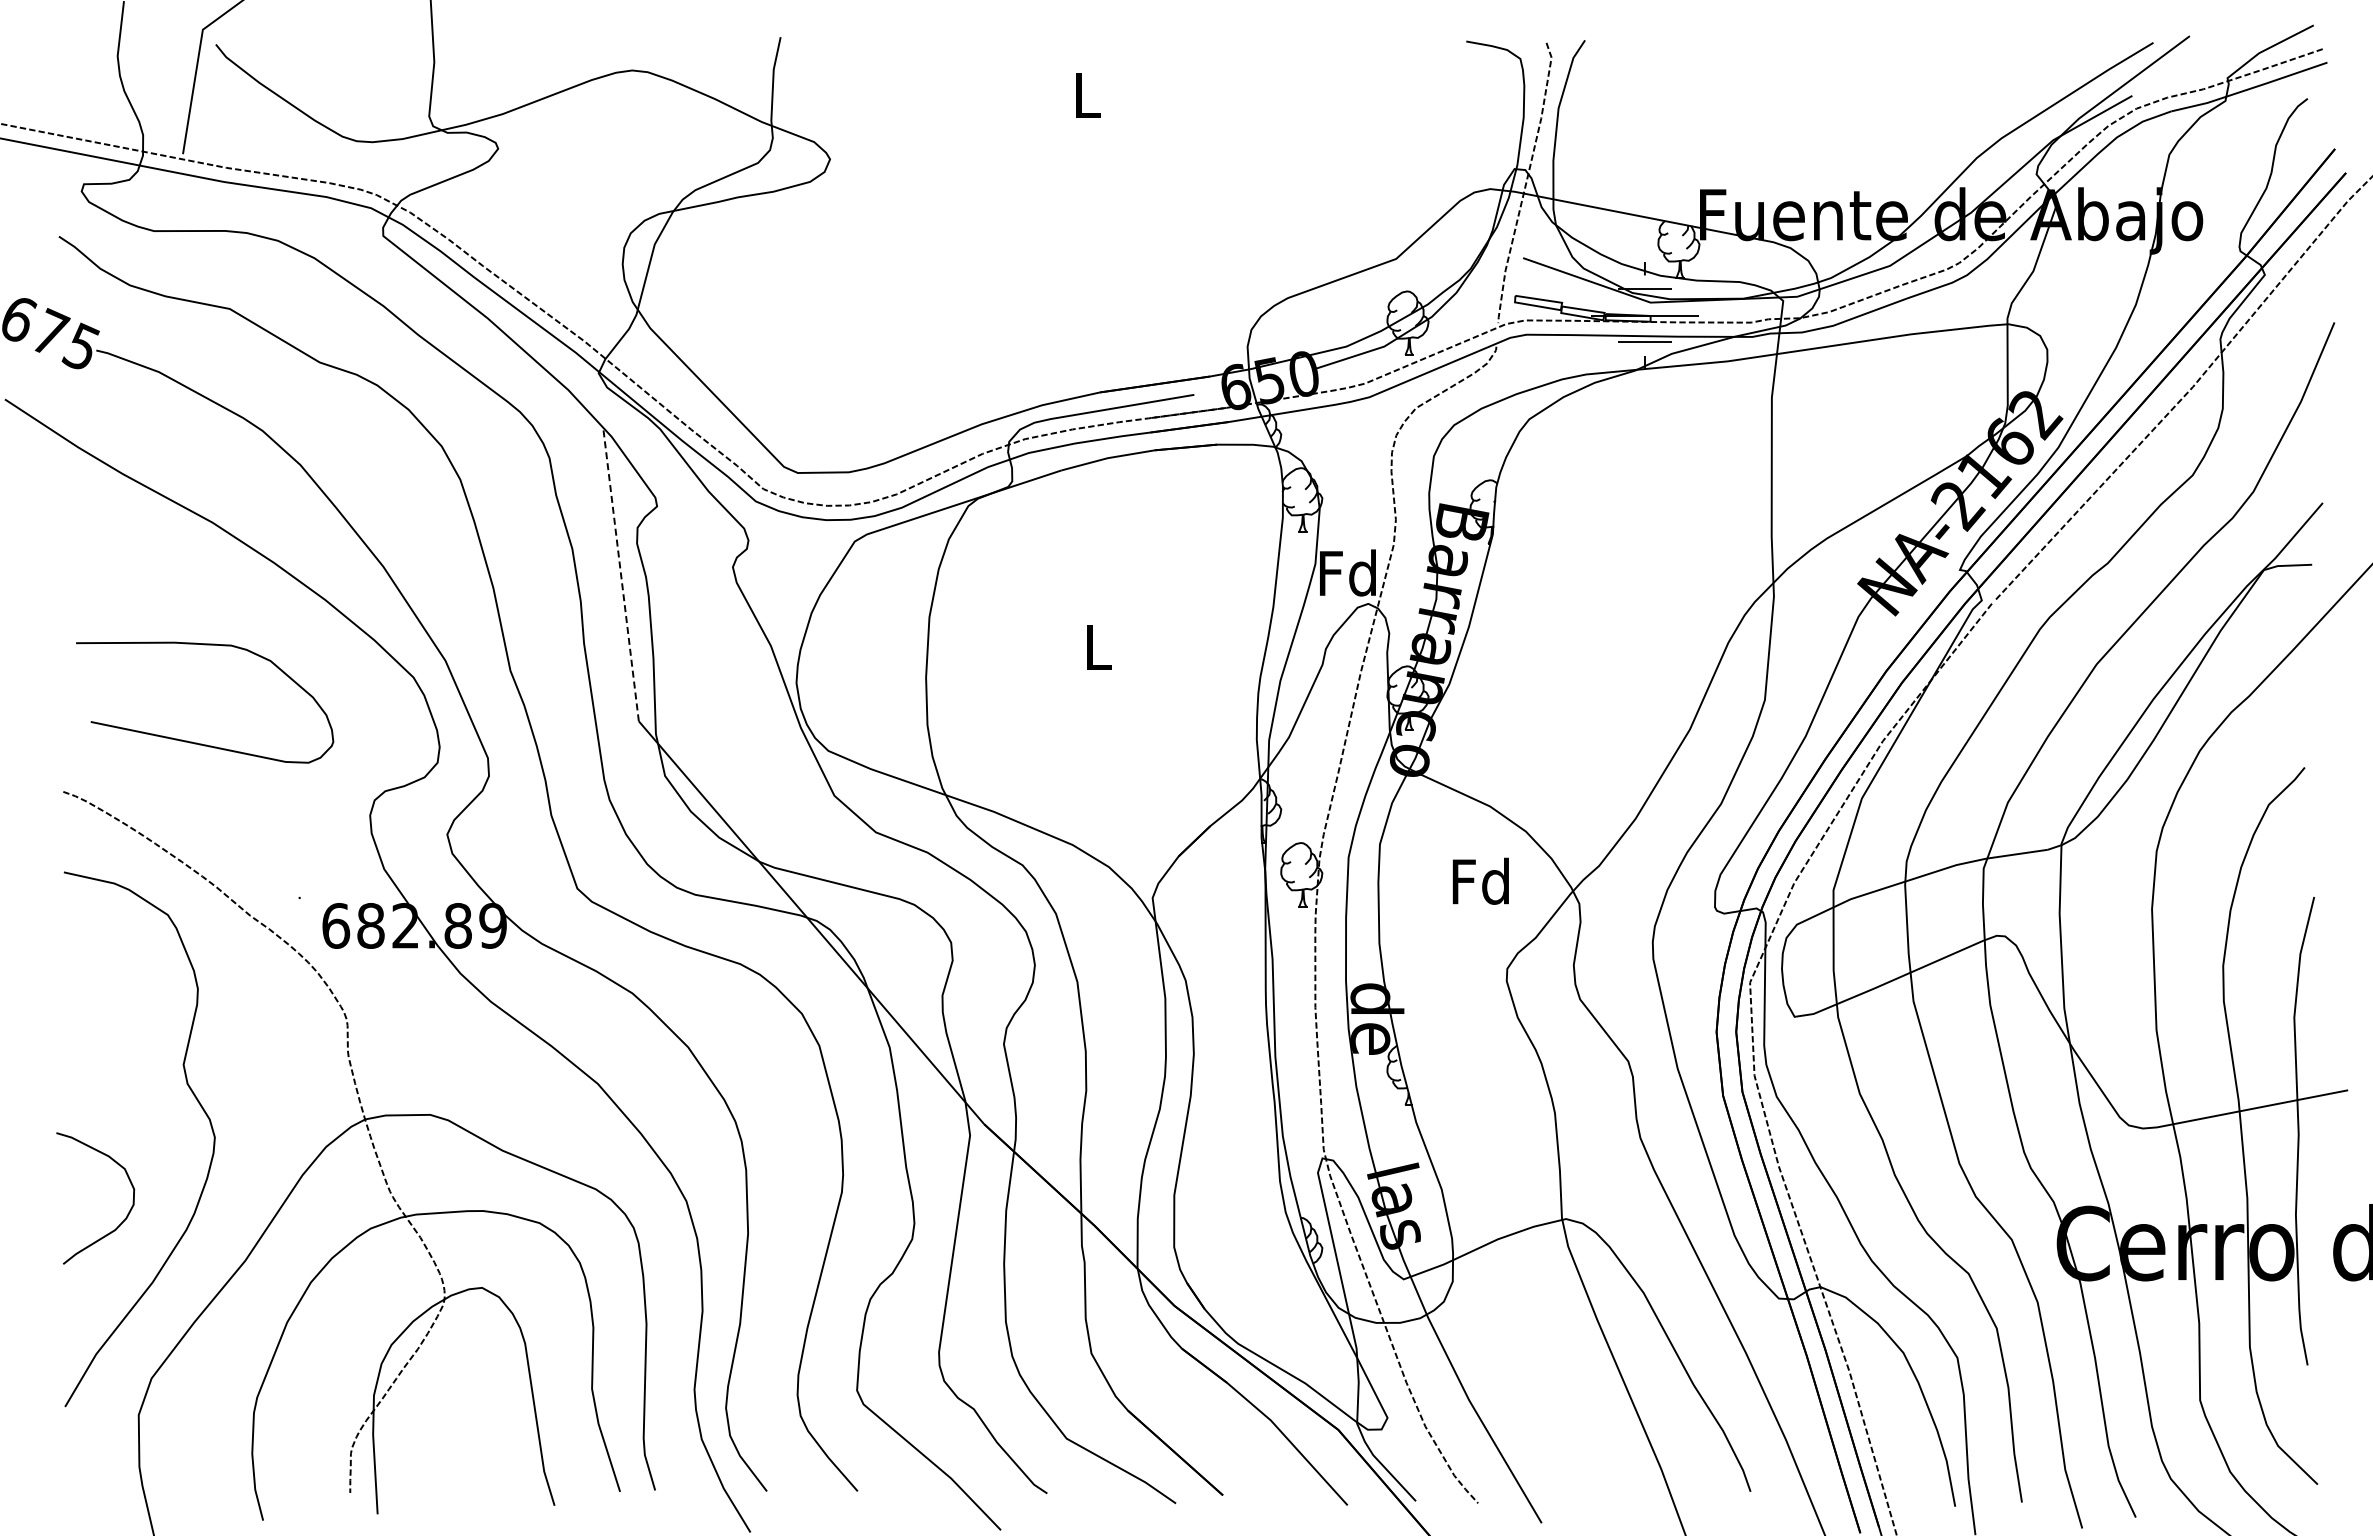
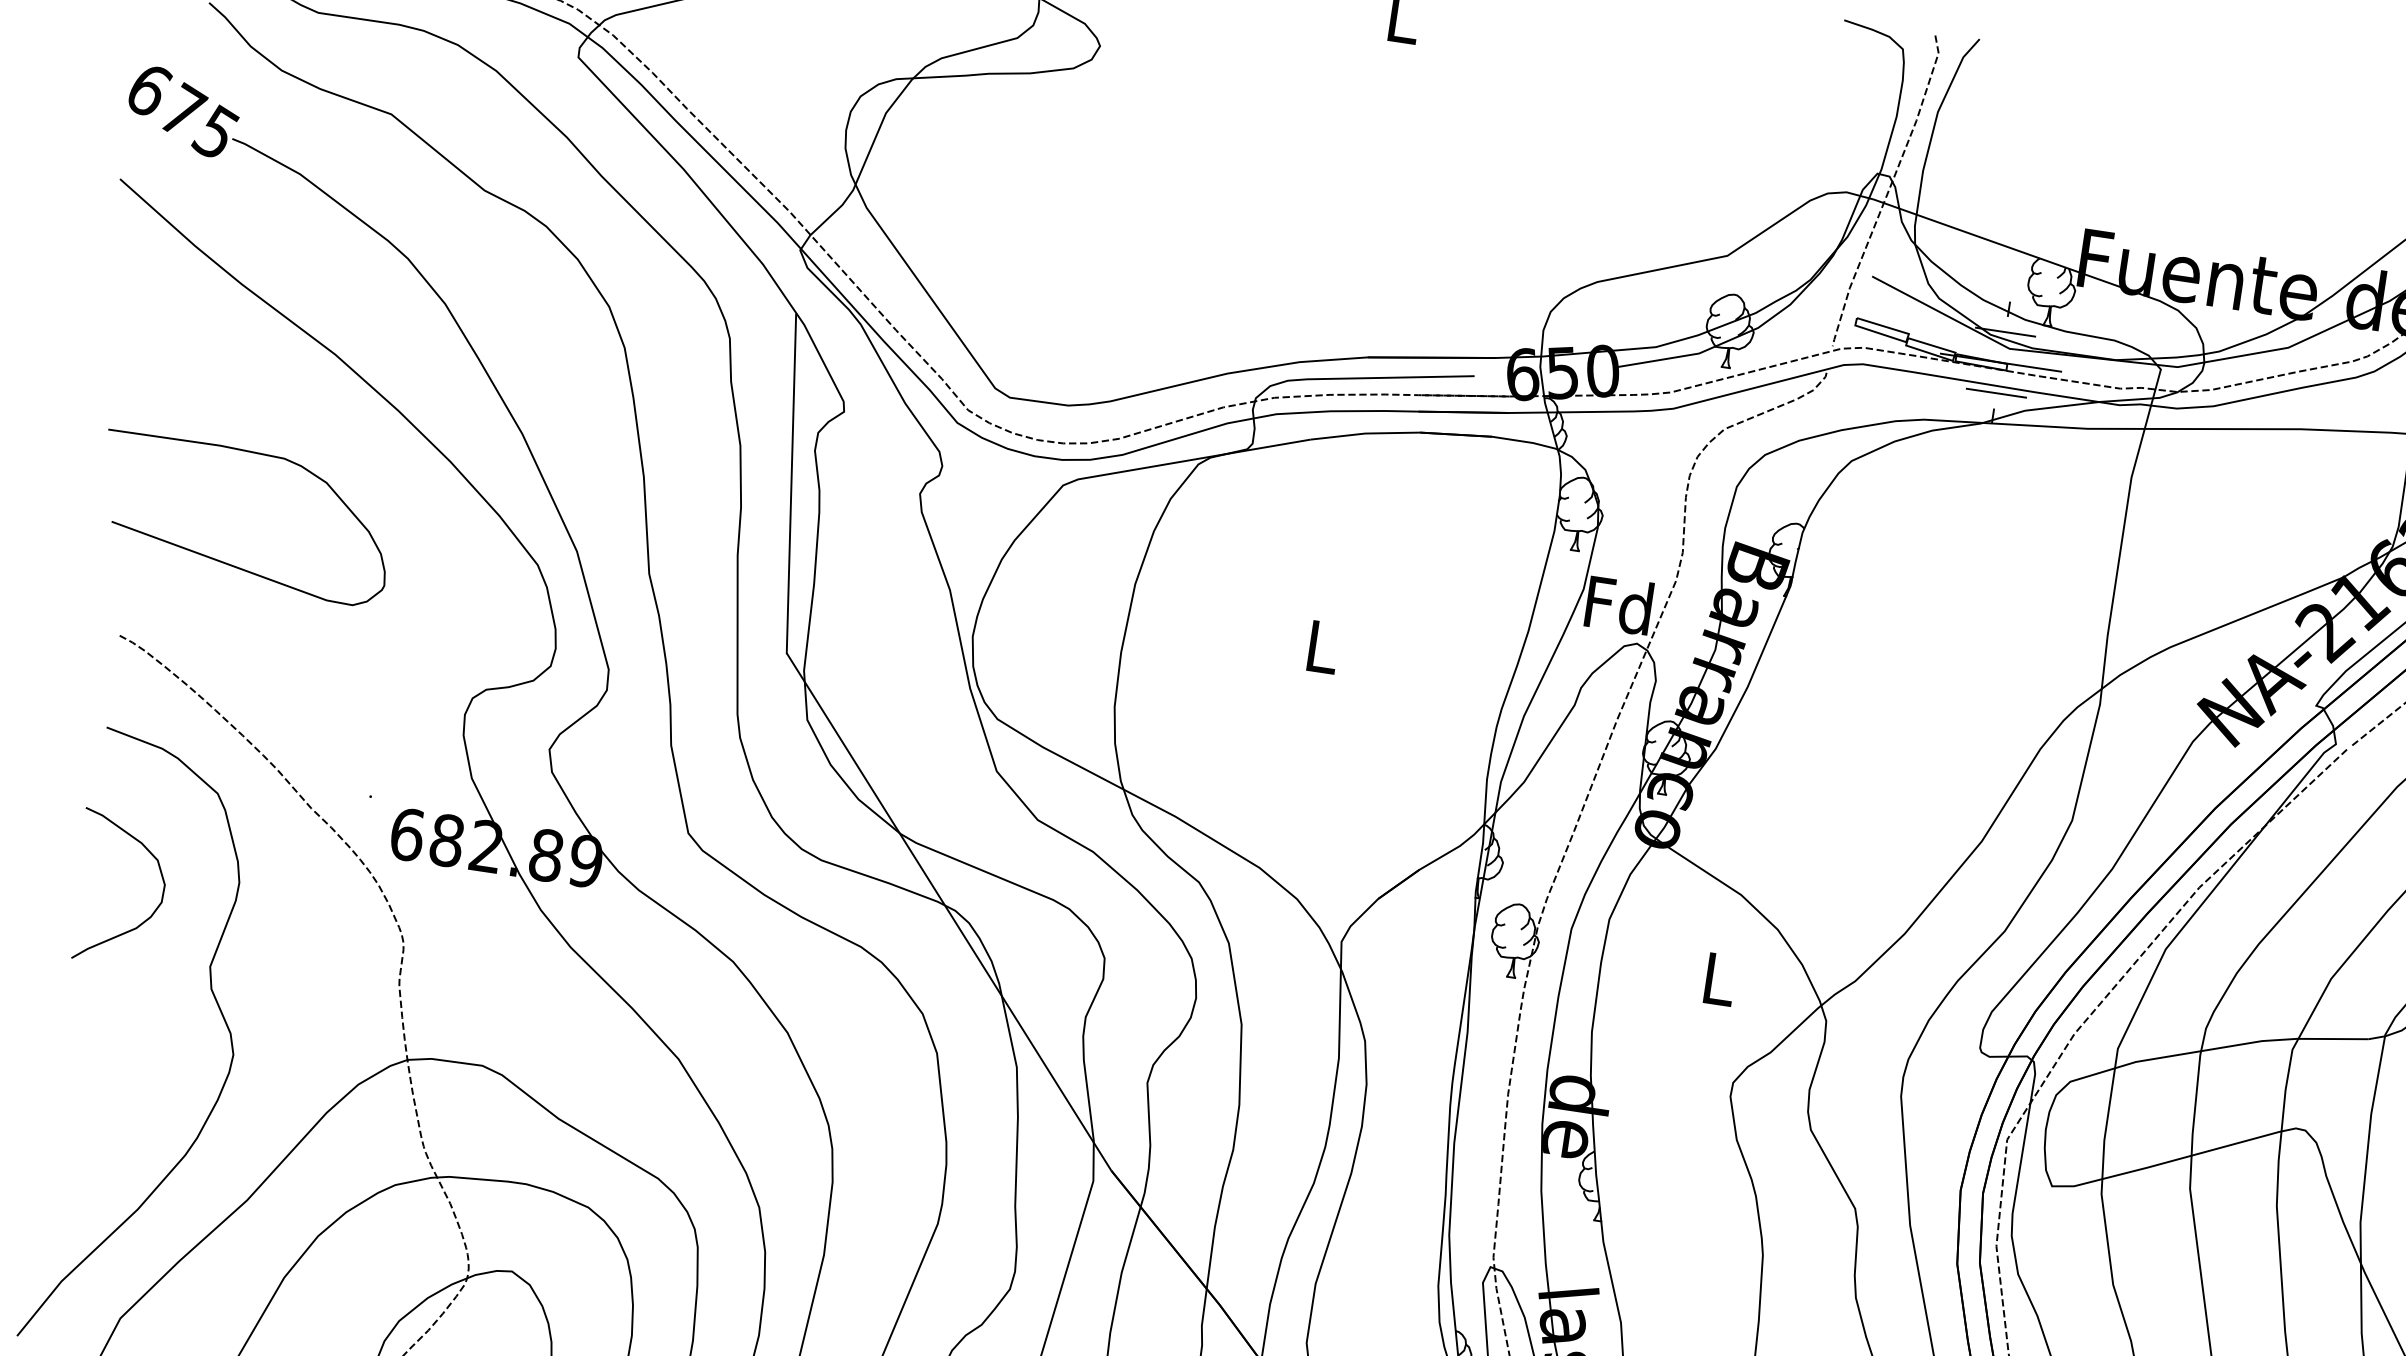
line: (621, 574) -> (792, 483), dashed -> solid
curve: (197, 742) -> (229, 563), moved
text: (1480, 880) -> (1717, 977), Fd -> L
curve: (127, 1213) -> (153, 911), moved

